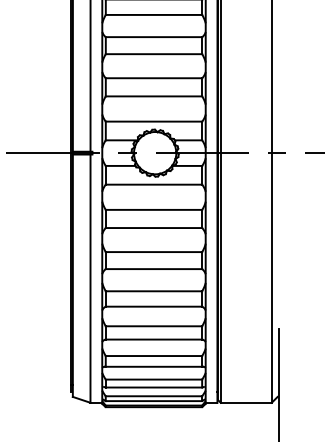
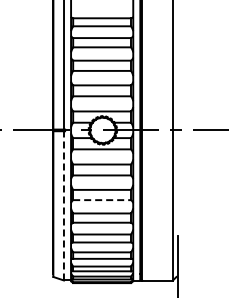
line: (154, 269) -> (102, 200), solid -> dashed
line: (89, 278) -> (63, 205), solid -> dashed

